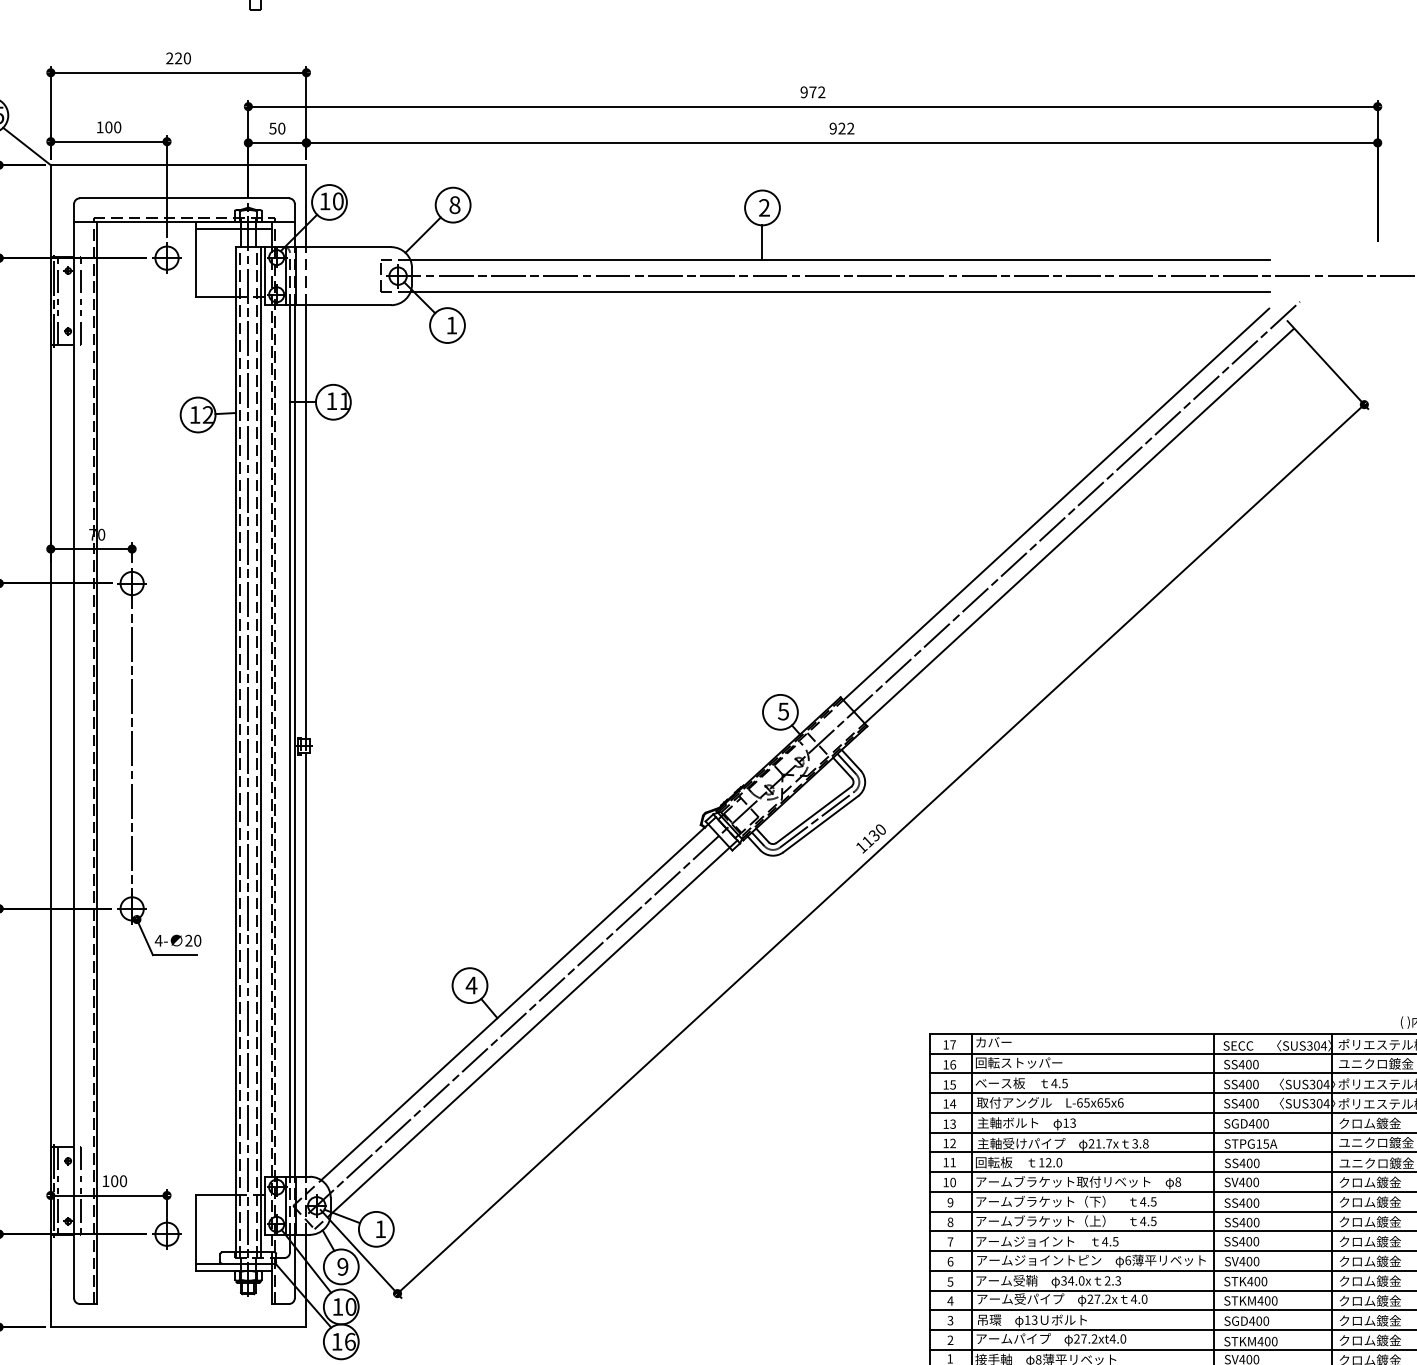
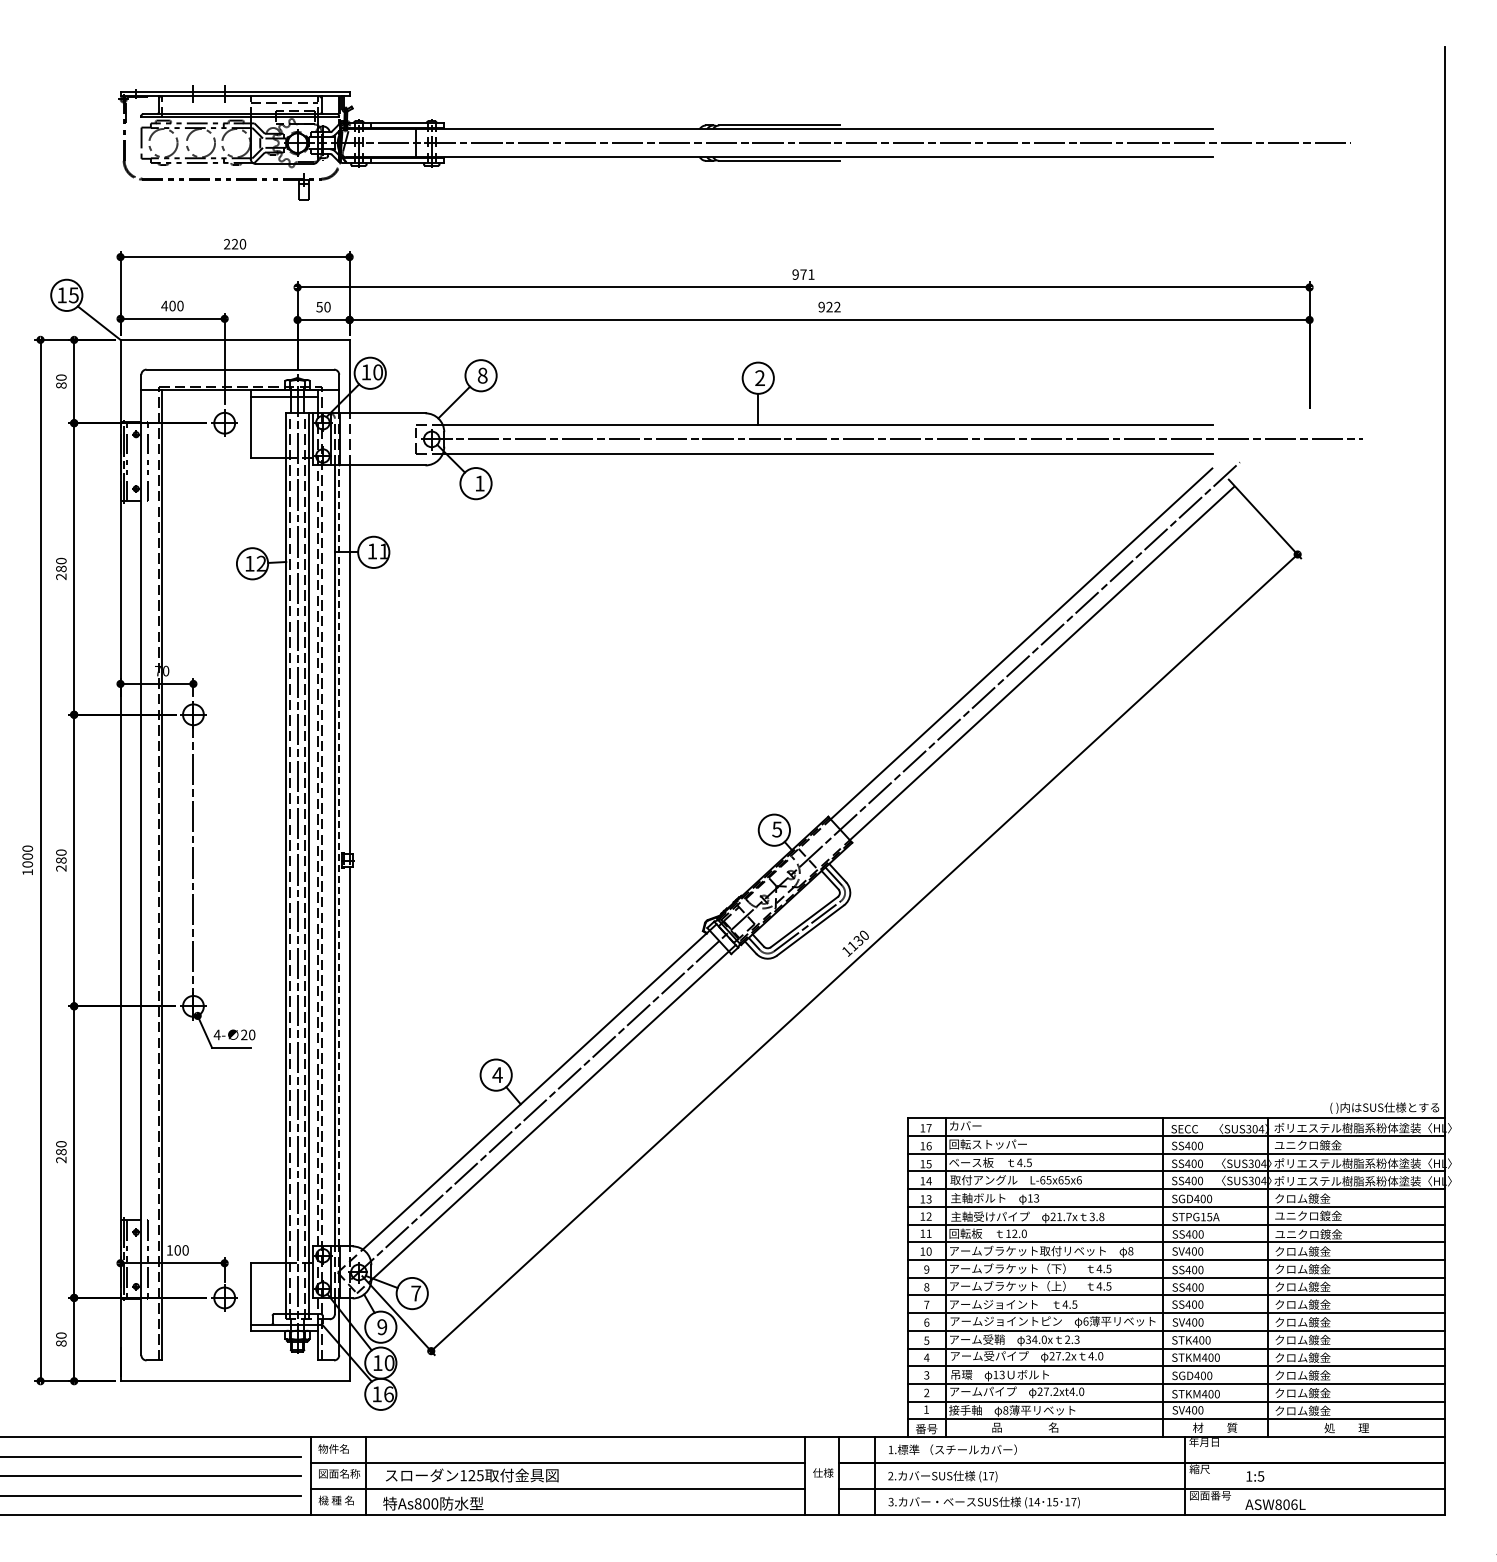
text: (821, 92) -> (811, 274), 972 -> 971
text: (99, 126) -> (164, 305), 100 -> 400
line: (295, 740) -> (339, 855), solid -> dashed
text: (381, 1229) -> (416, 1293), 1 -> 7

